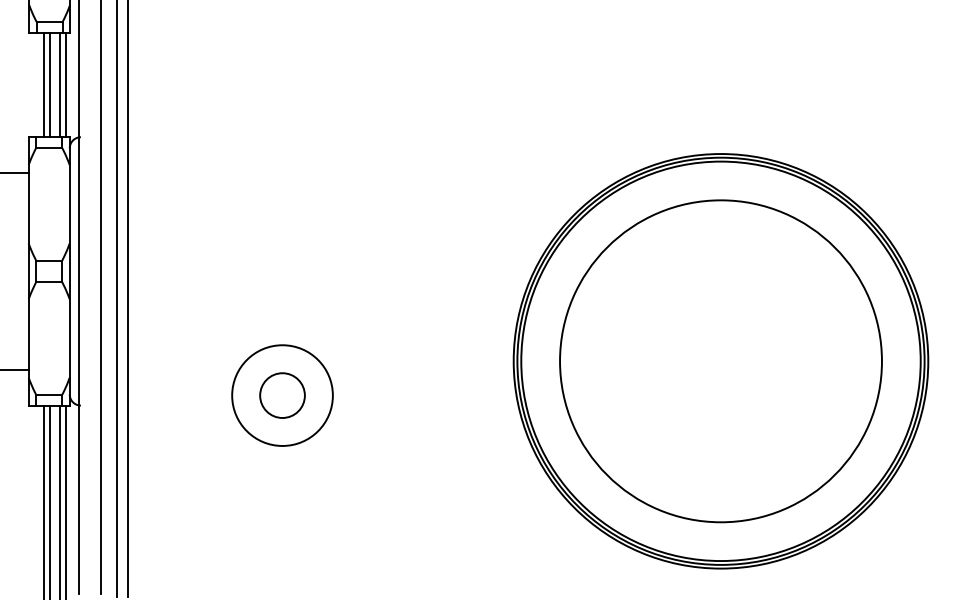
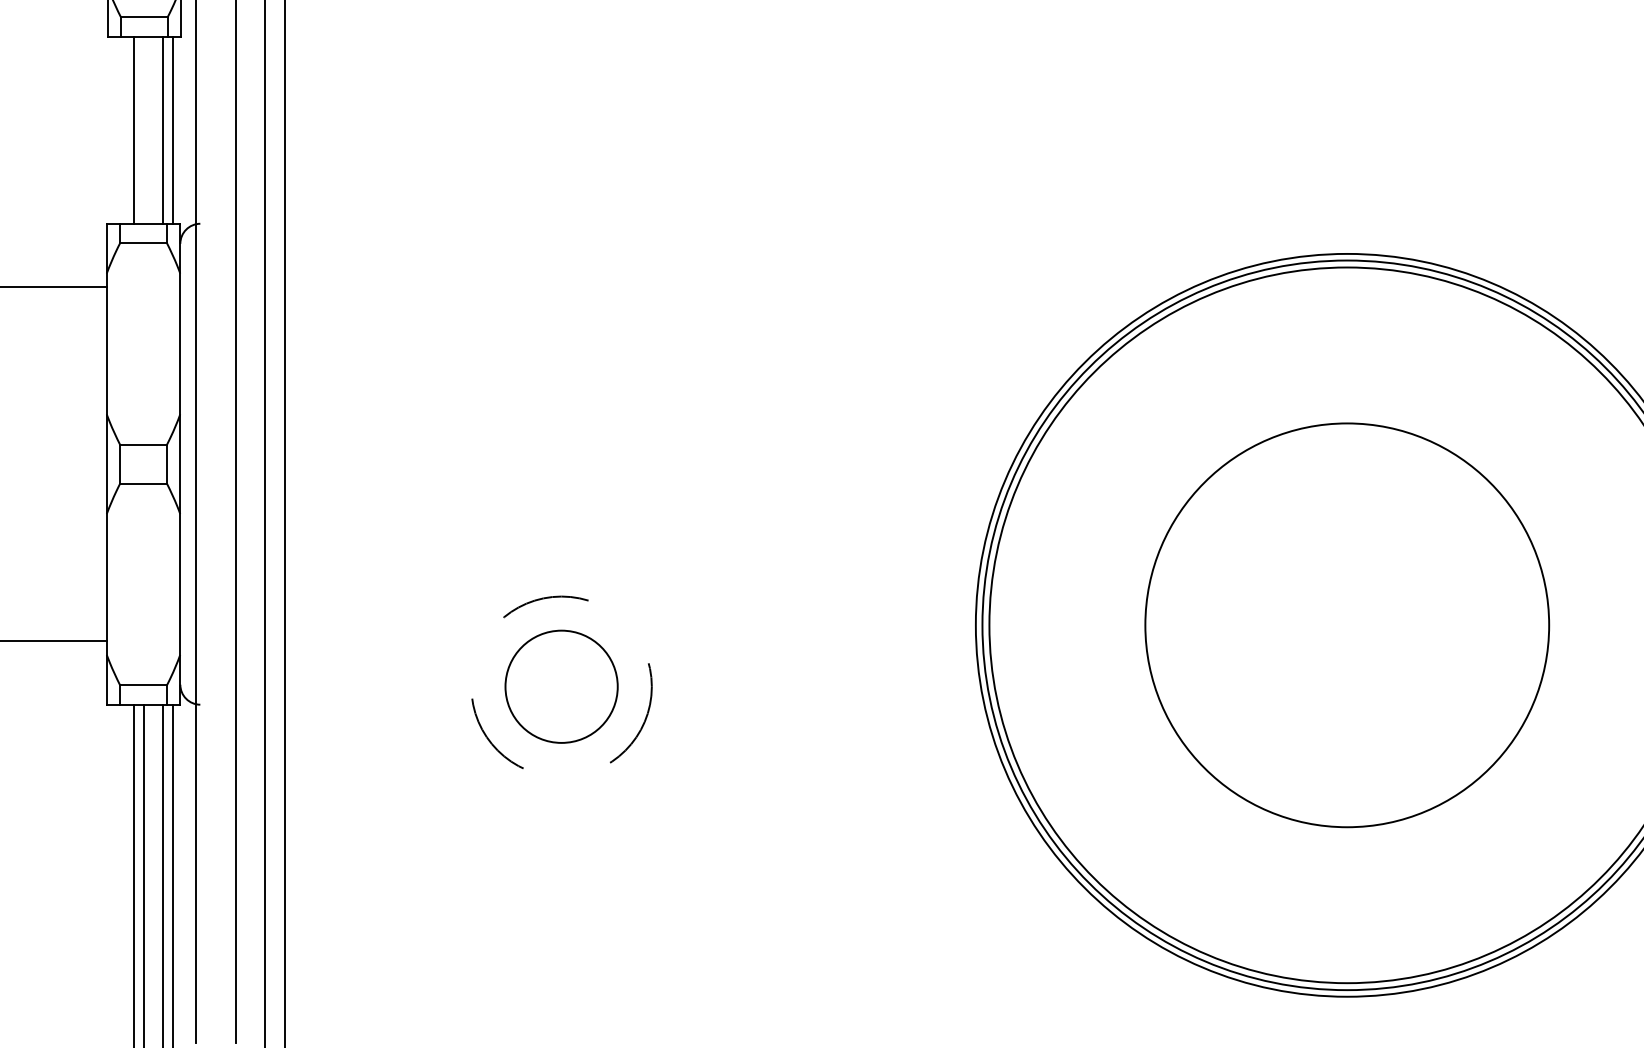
line: (49, 84) -> (144, 129), removed
circle: (720, 361) -> (1346, 625), size x0.7
circle: (282, 395) -> (561, 686), size x1.4
circle: (282, 395) -> (561, 686), solid -> dashed

